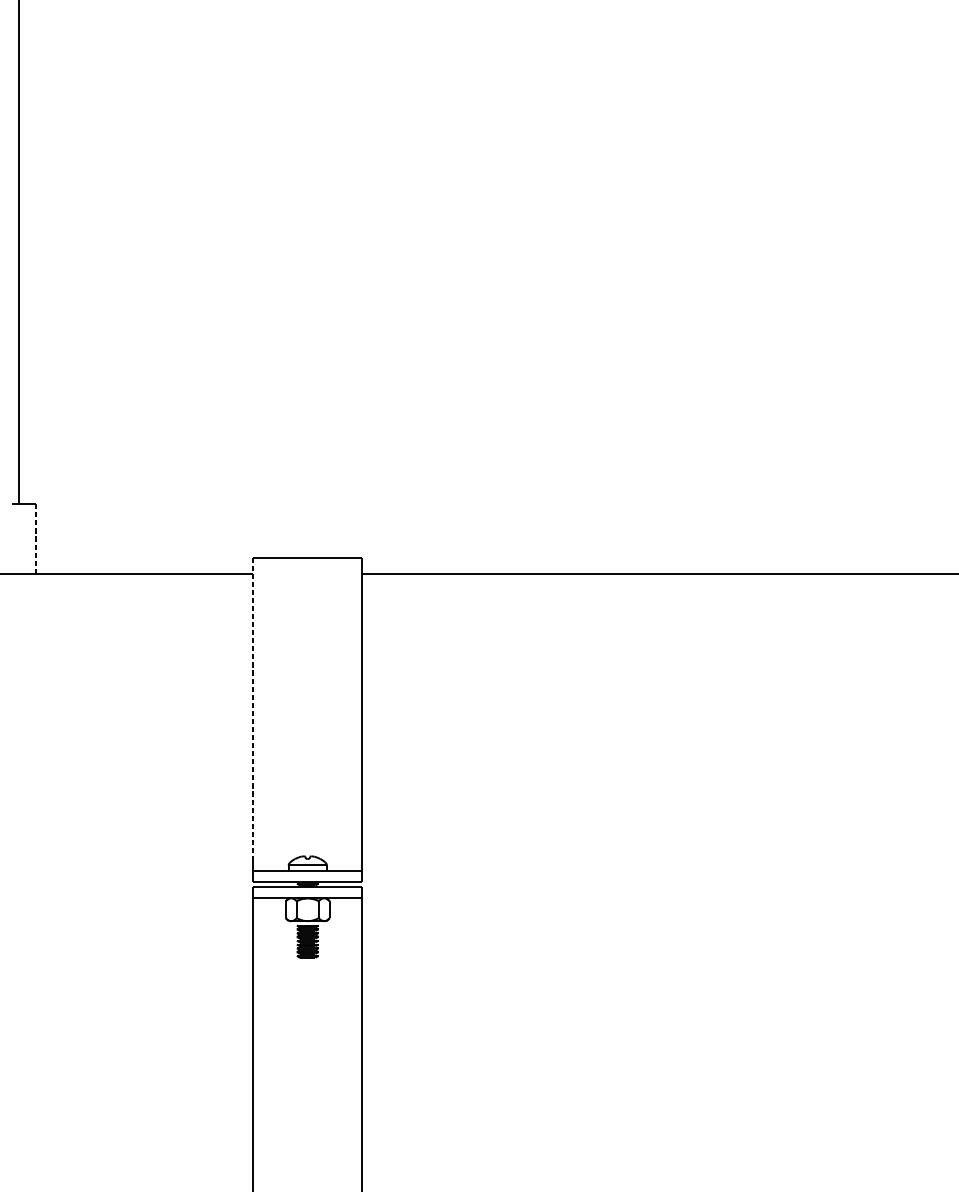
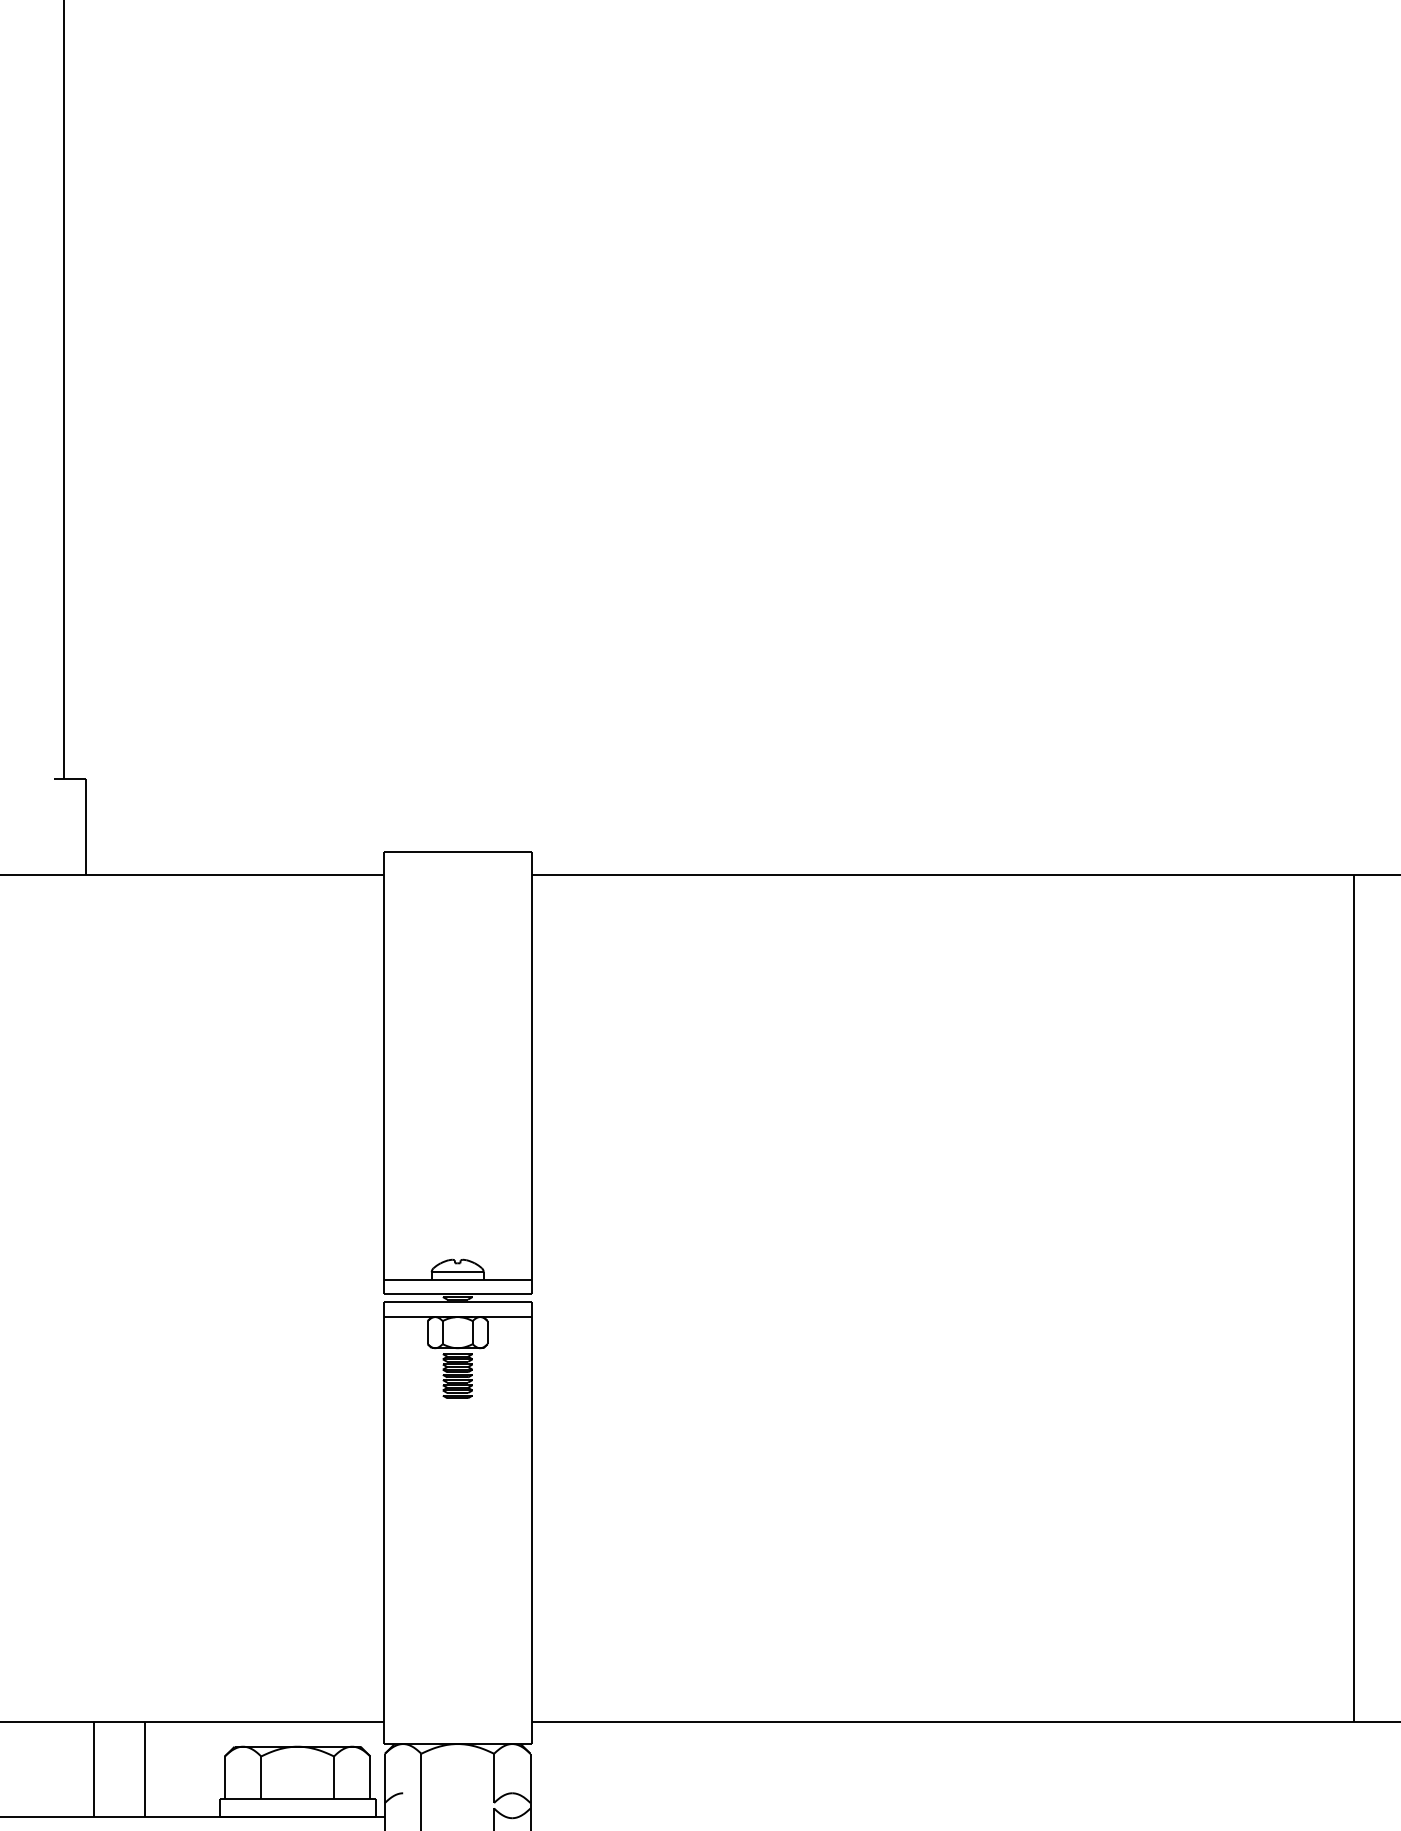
line: (35, 538) -> (86, 826), dashed -> solid
line: (253, 706) -> (383, 1055), dashed -> solid

